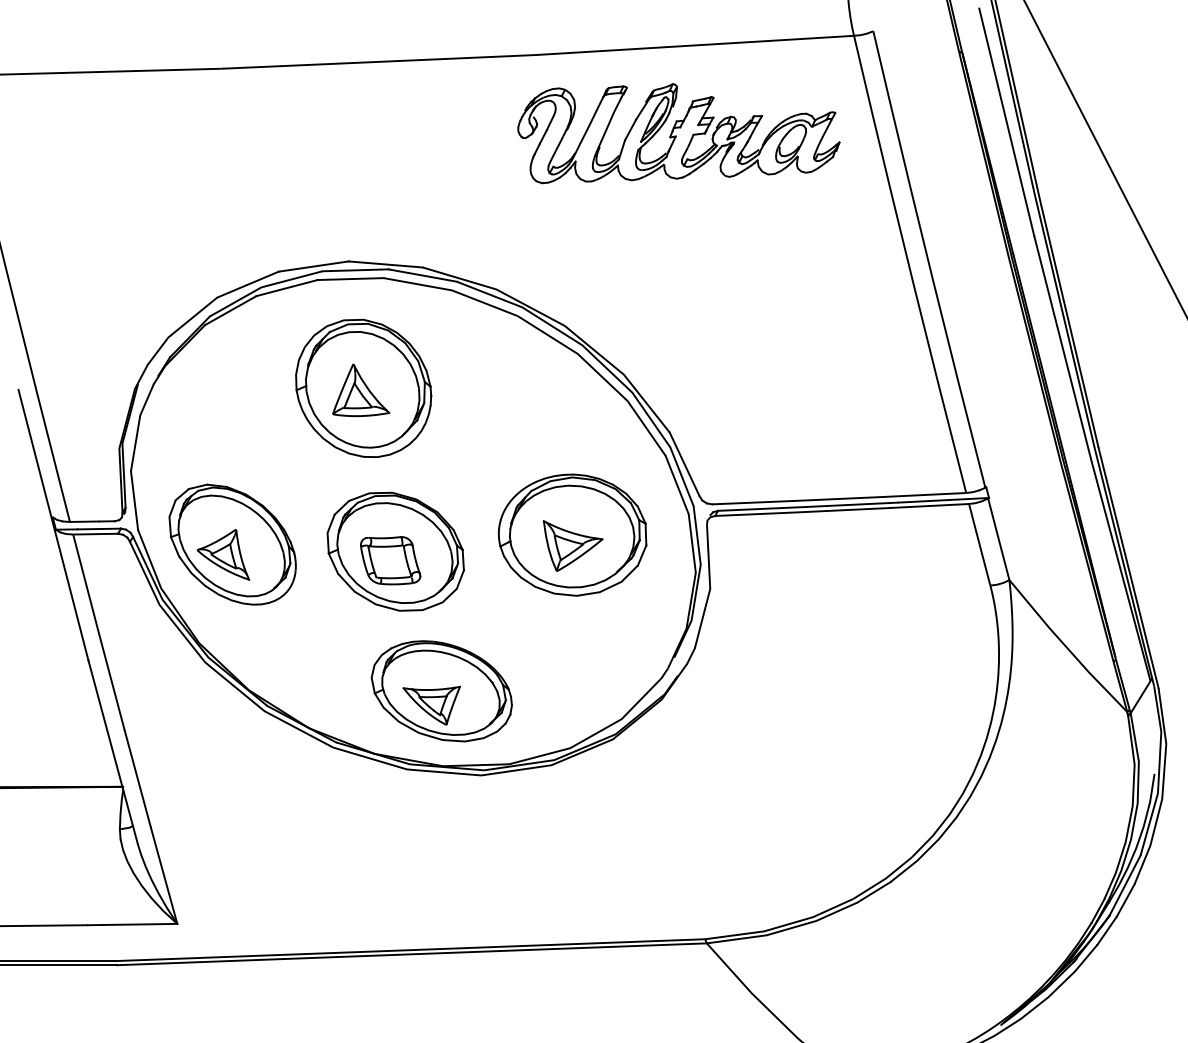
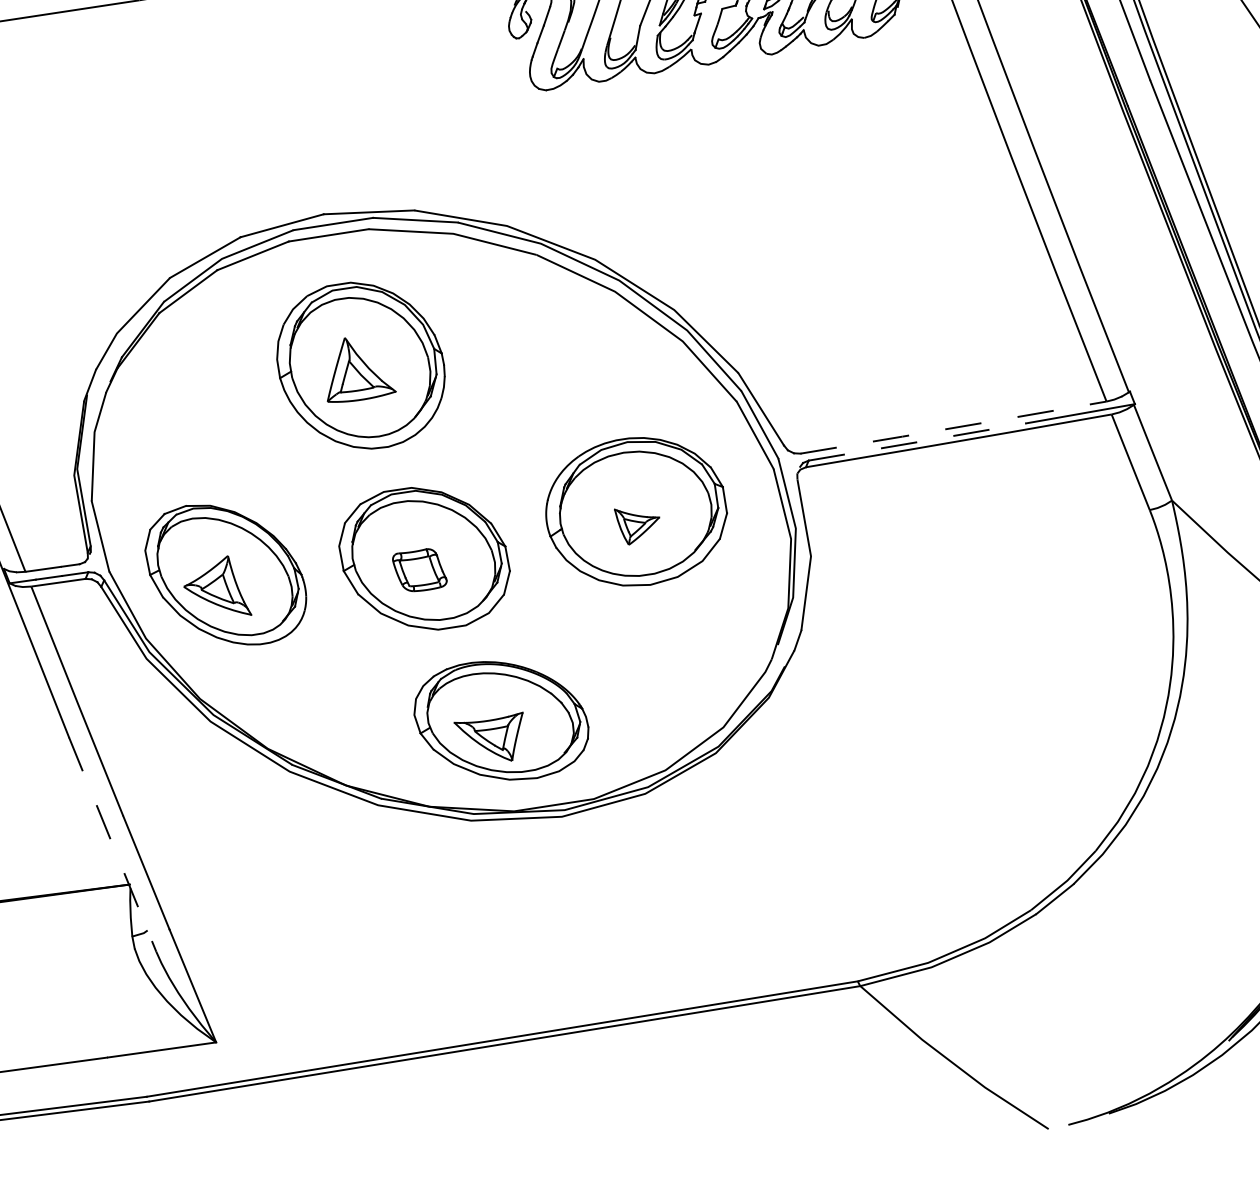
line: (839, 498) -> (953, 427), solid -> dashed
line: (808, 506) -> (917, 441), solid -> dashed
part: (572, 545) -> (637, 524), size x0.6
part: (390, 560) -> (419, 570), size x0.7
line: (113, 752) -> (113, 844), solid -> dashed

